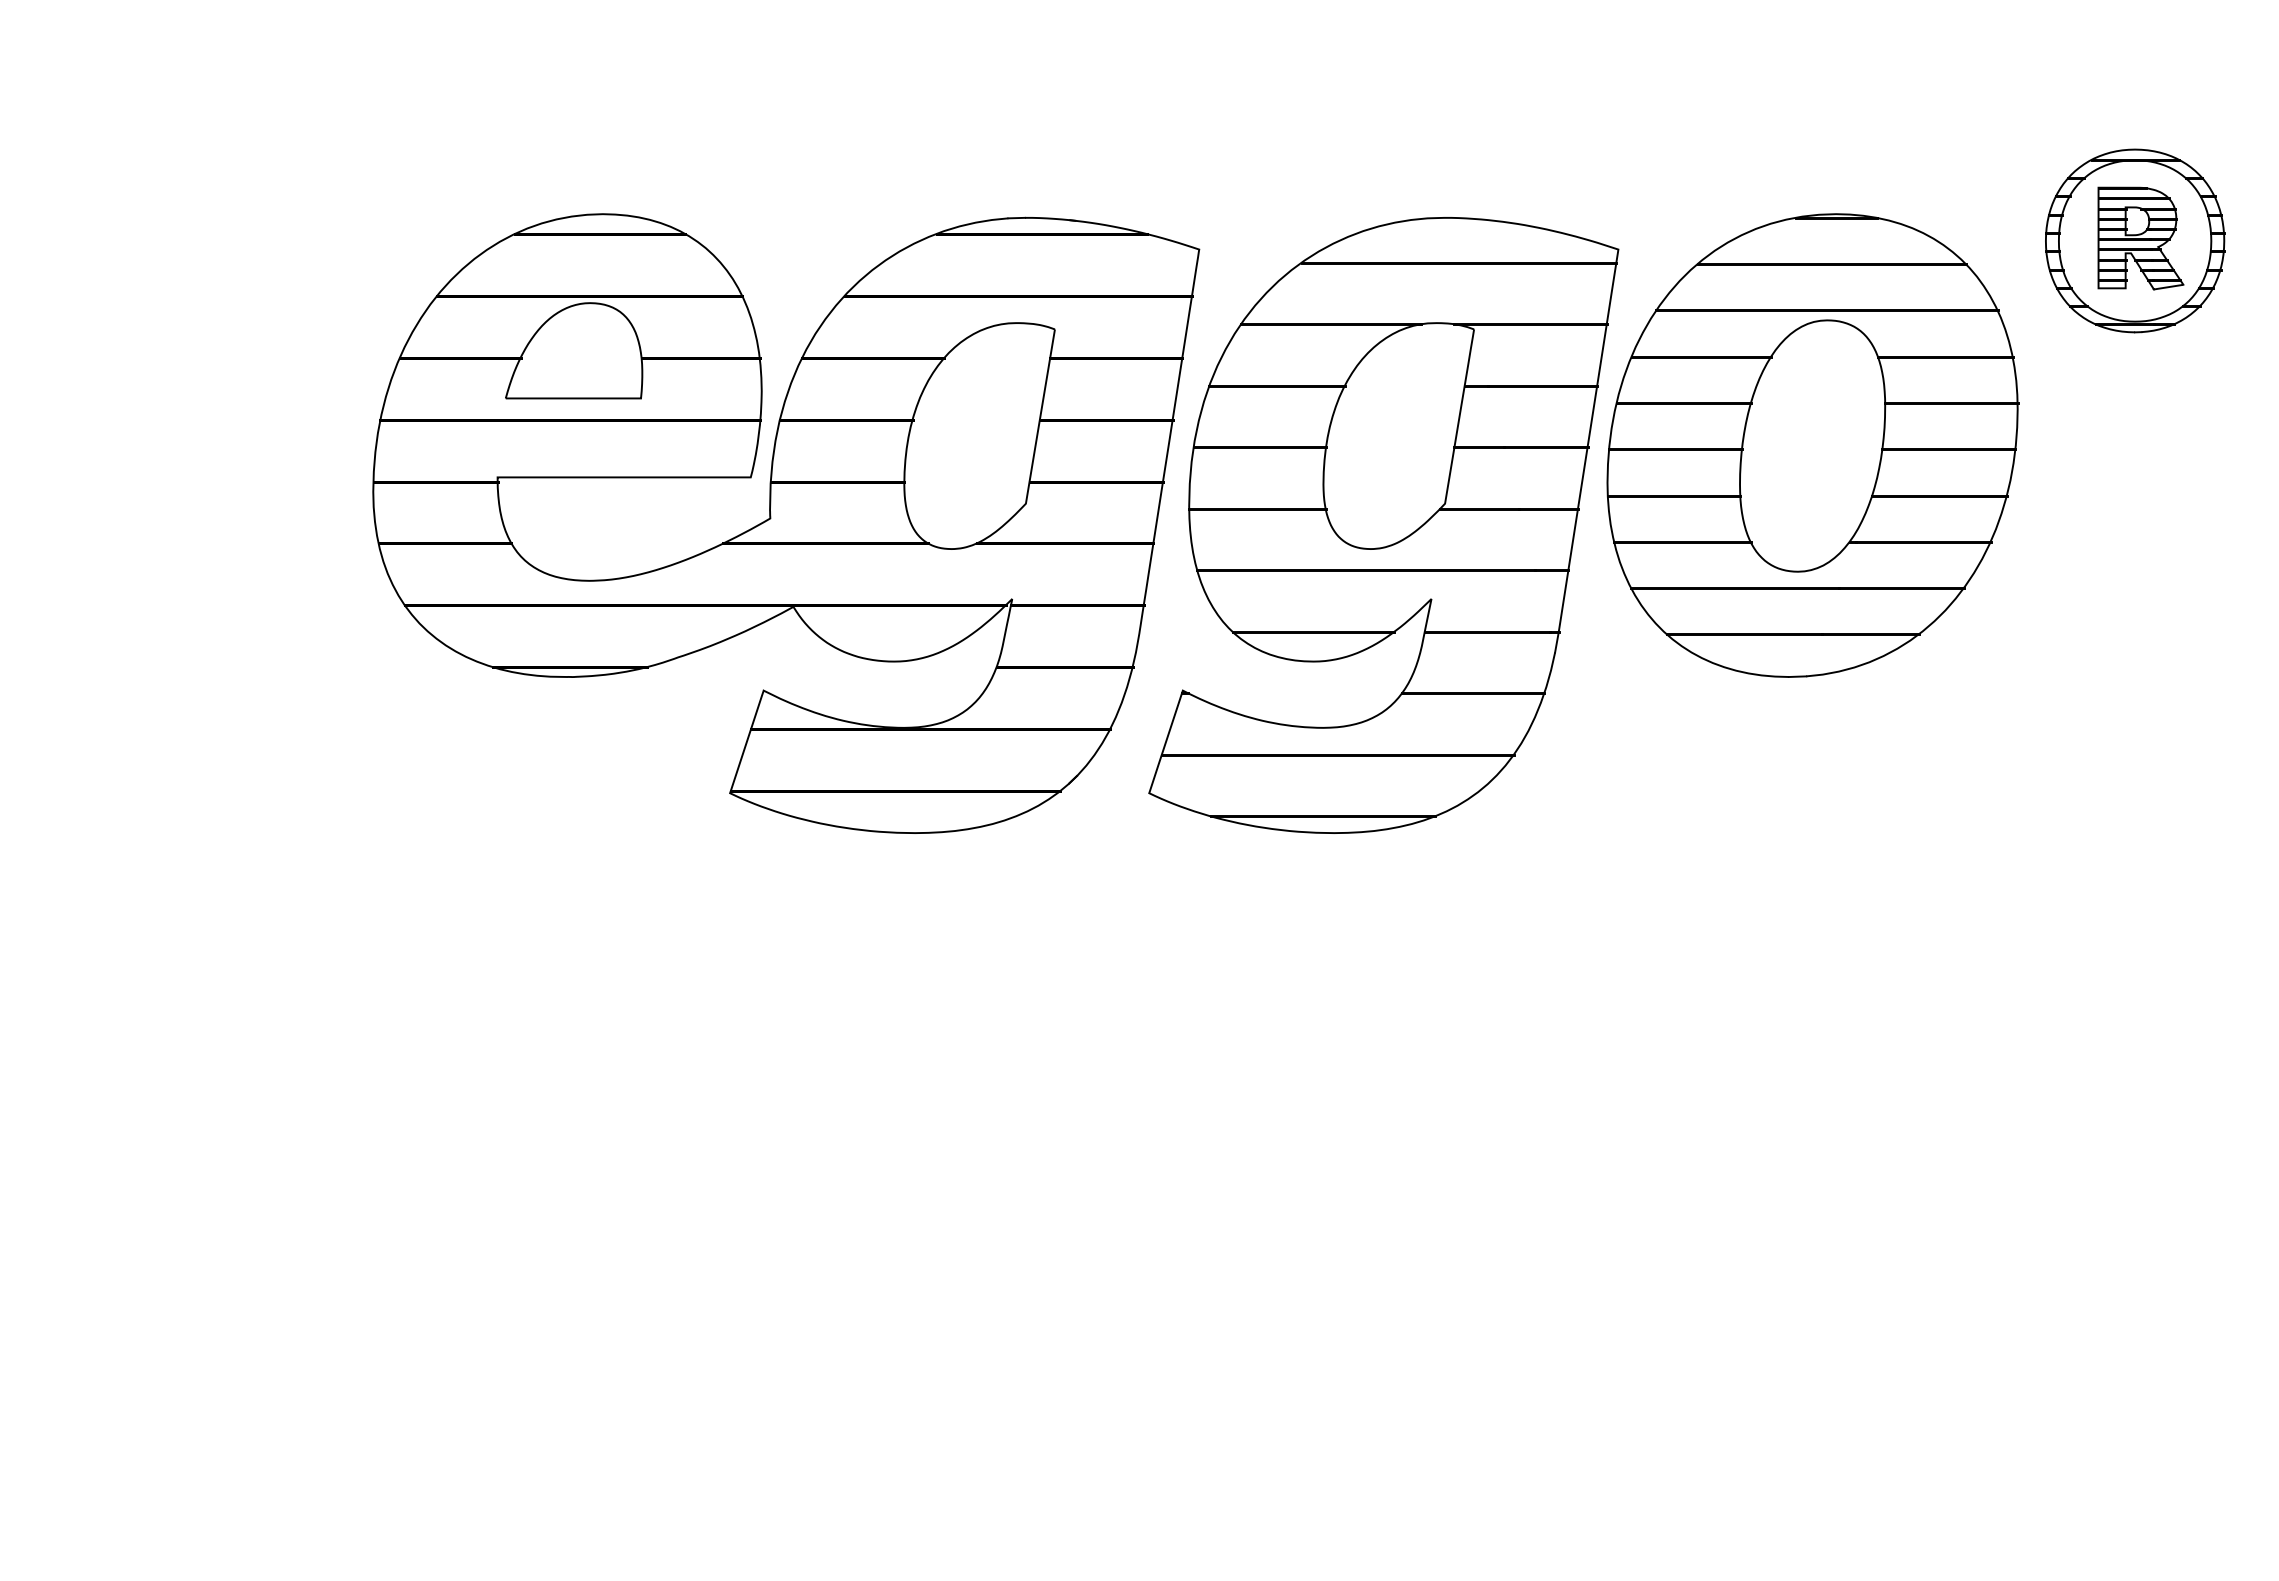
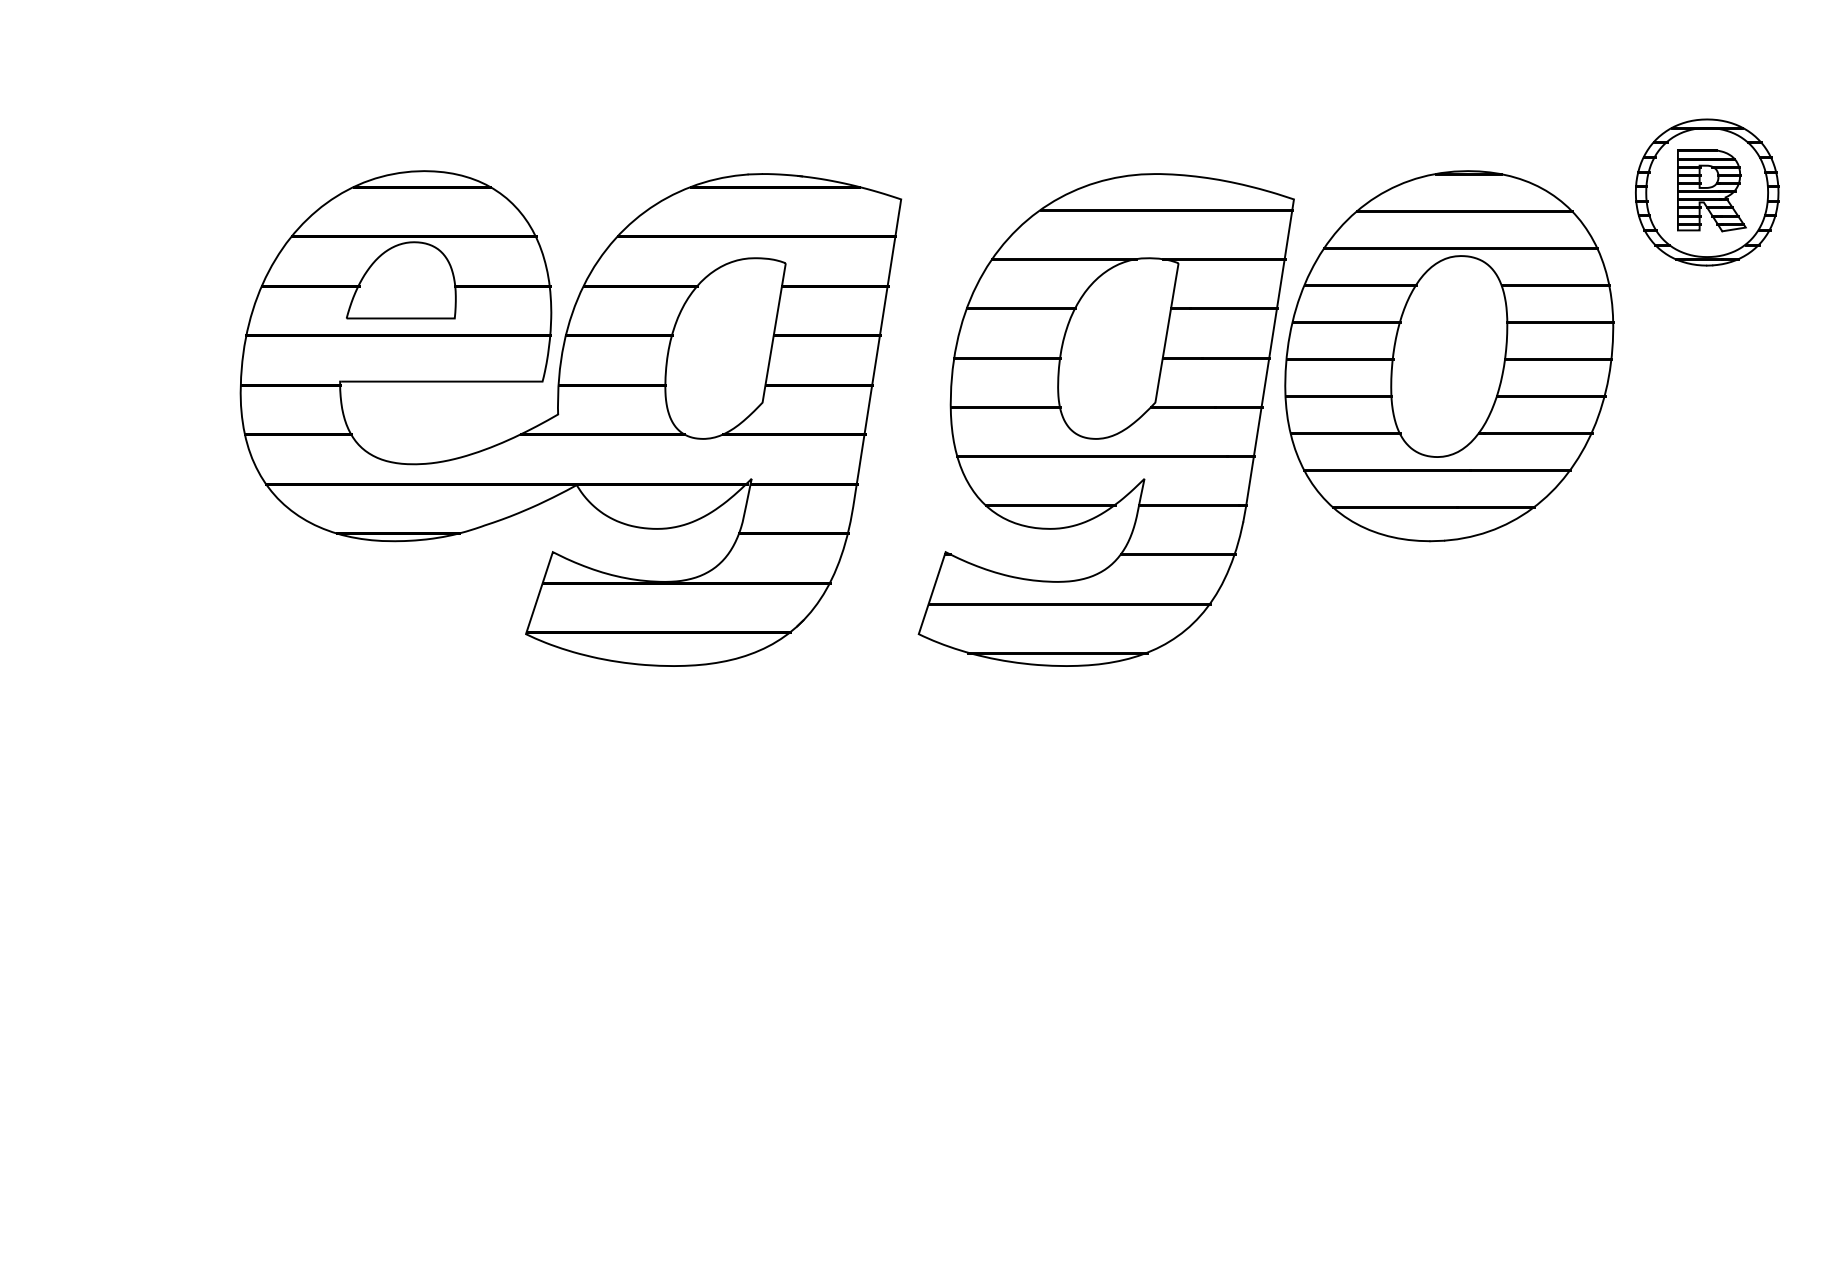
part: (786, 523) -> (571, 418), moved

